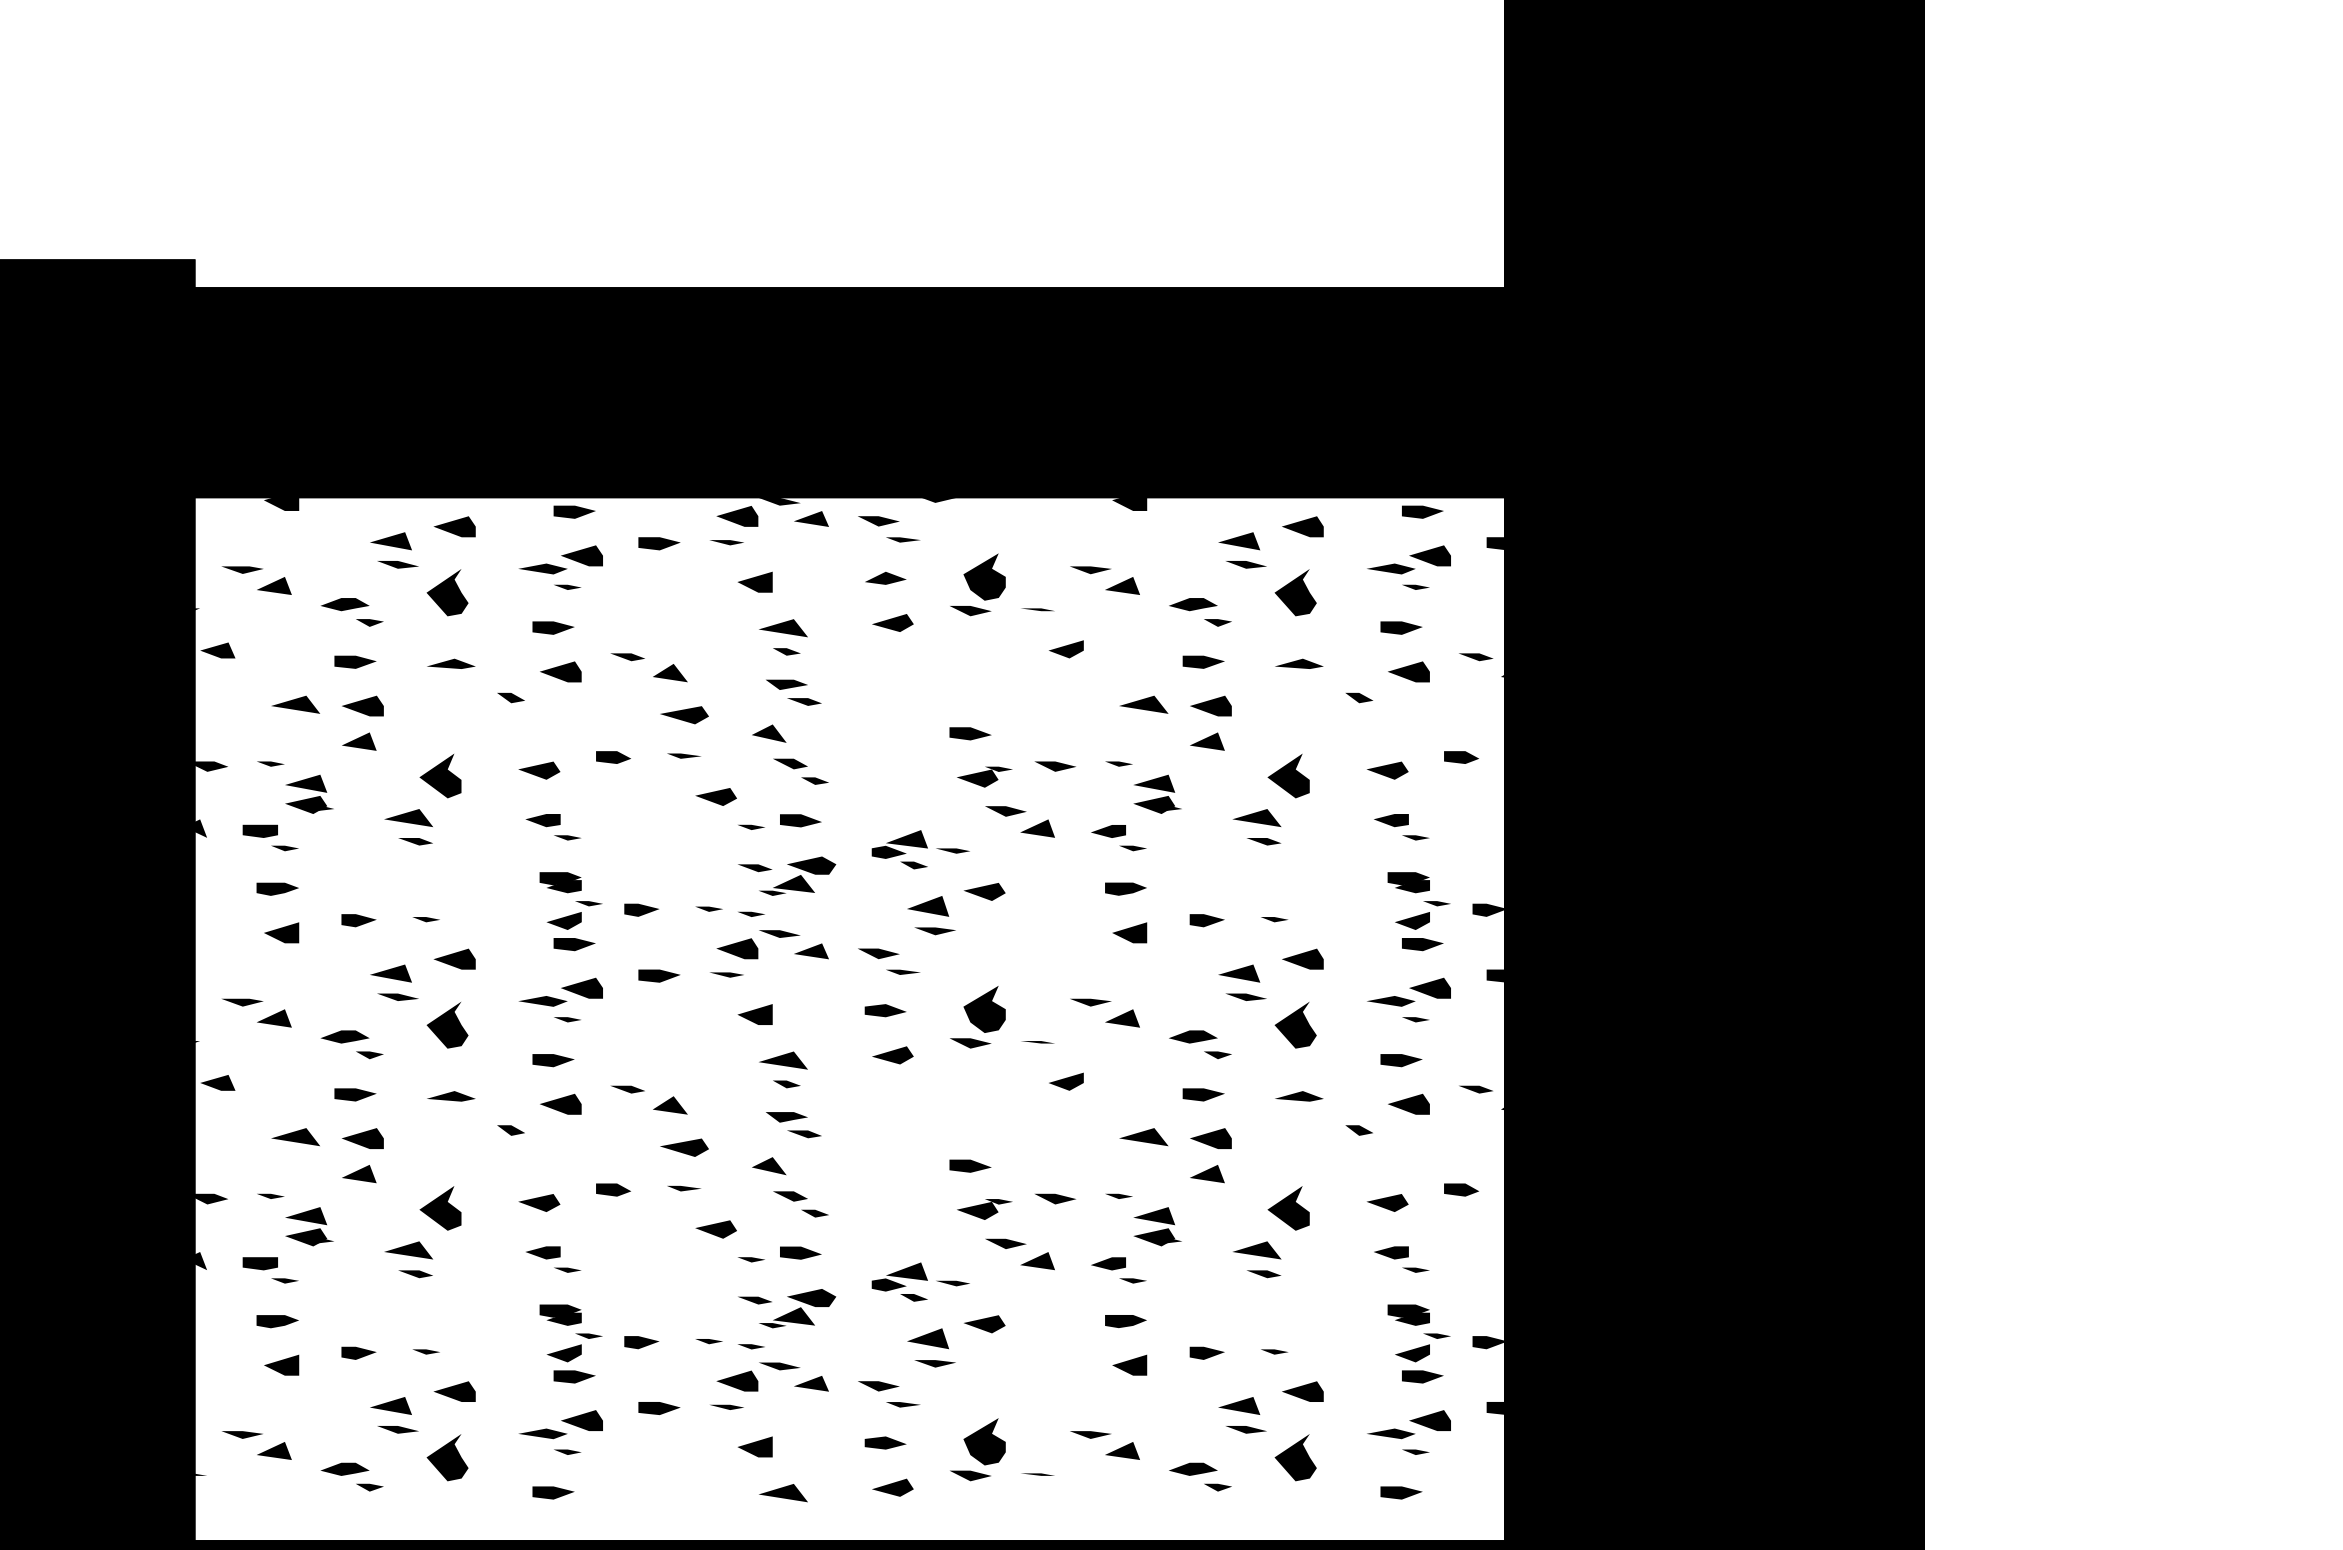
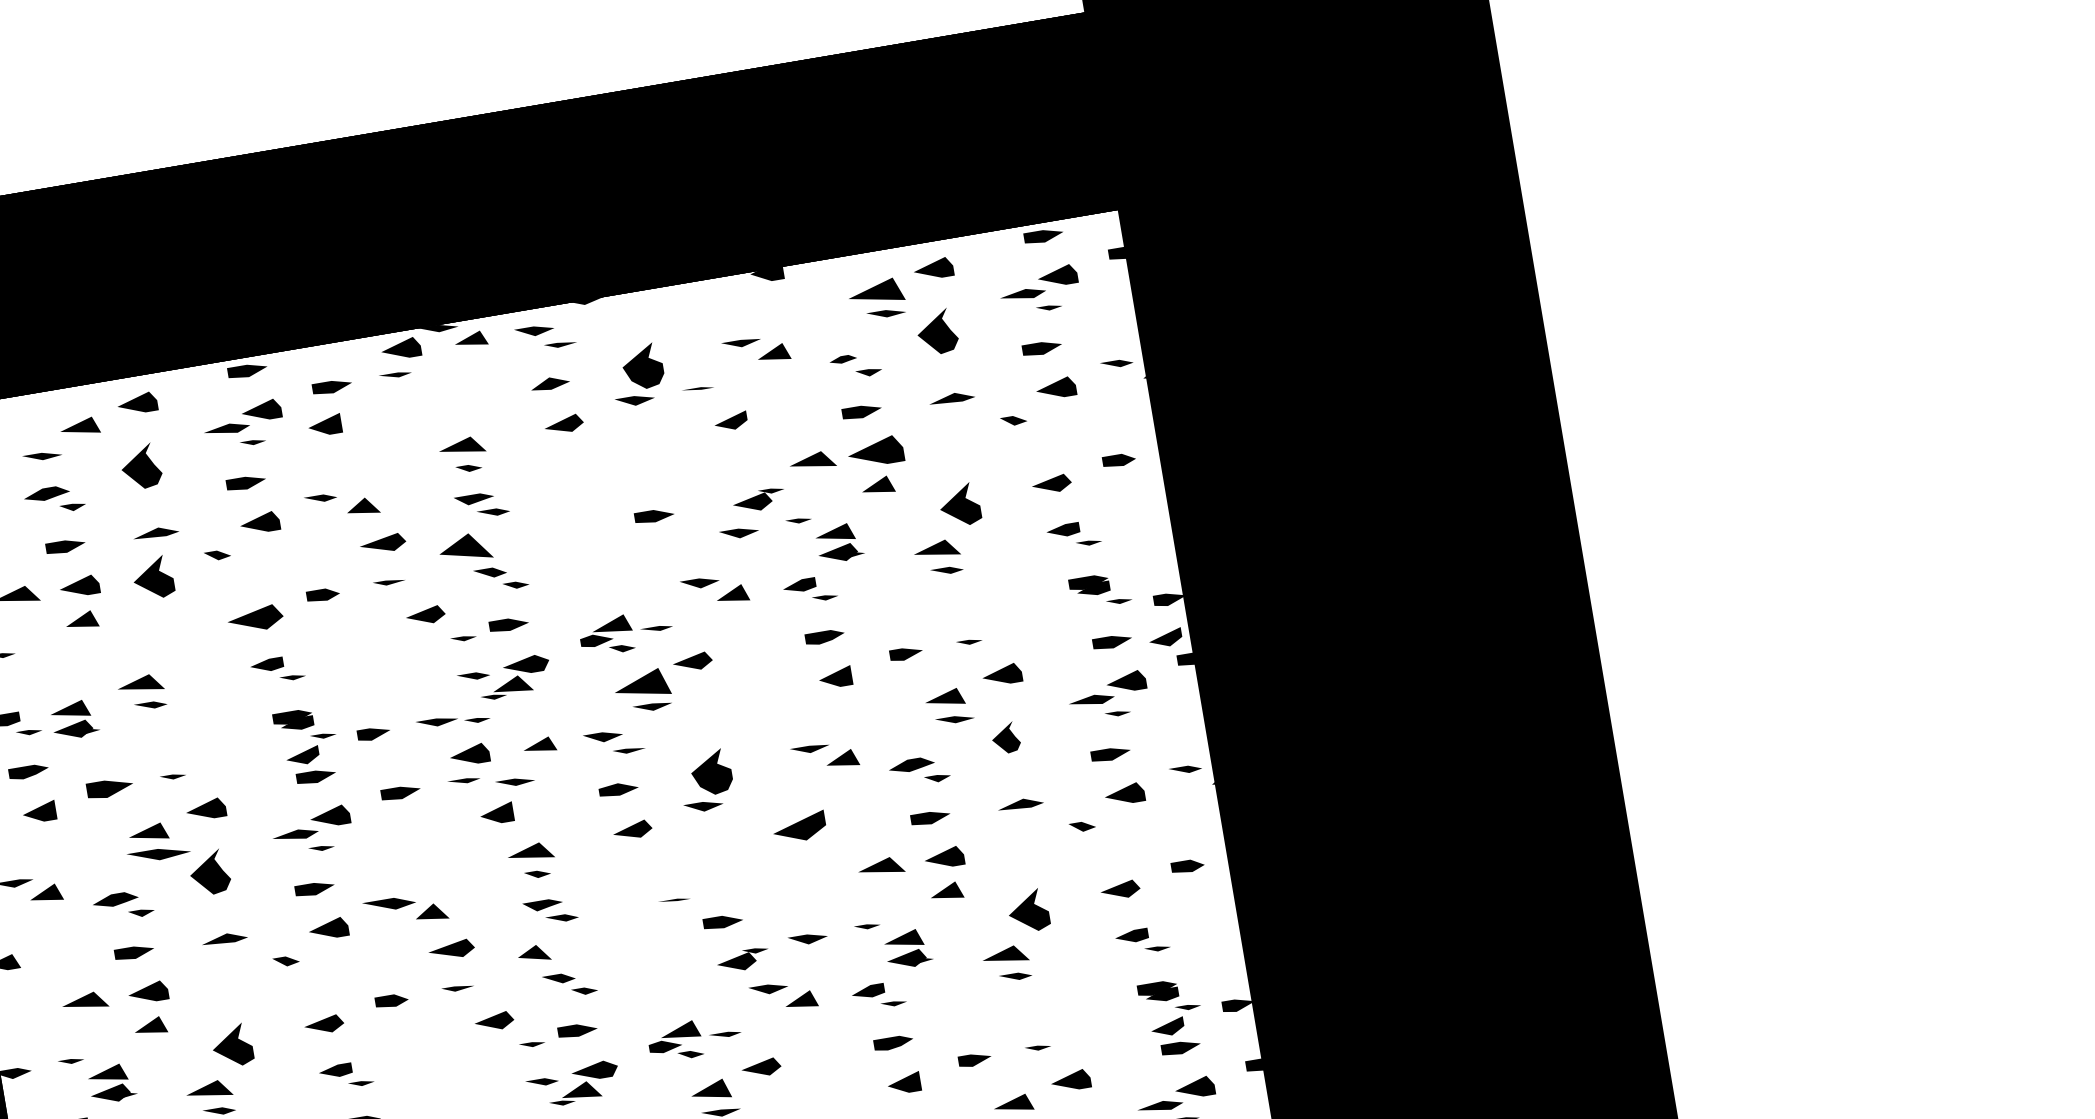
part: (1239, 541) -> (876, 292), size x1.4
part: (397, 564) -> (41, 456), moved
part: (754, 581) -> (324, 424), moved
part: (1193, 604) -> (843, 359), size x0.6
part: (1210, 705) -> (875, 451), size x1.4
part: (769, 733) -> (465, 547), size x1.6
part: (539, 770) -> (255, 618), size x1.4
part: (440, 776) -> (153, 578), moved
part: (984, 776) -> (758, 500), moved
part: (309, 793) -> (74, 719), moved
part: (928, 906) -> (642, 684), size x1.4
part: (708, 908) -> (436, 721), size x1.6
part: (358, 920) -> (109, 788), size x1.4
part: (1412, 920) -> (1165, 637), moved
part: (779, 933) -> (515, 781), moved
part: (397, 996) -> (158, 853), size x1.6
part: (1295, 1025) -> (1005, 738), size x0.7
part: (1037, 1042) -> (674, 900), moved
part: (1066, 1081) -> (799, 827), size x1.6
part: (627, 1089) -> (388, 904), size x1.6

